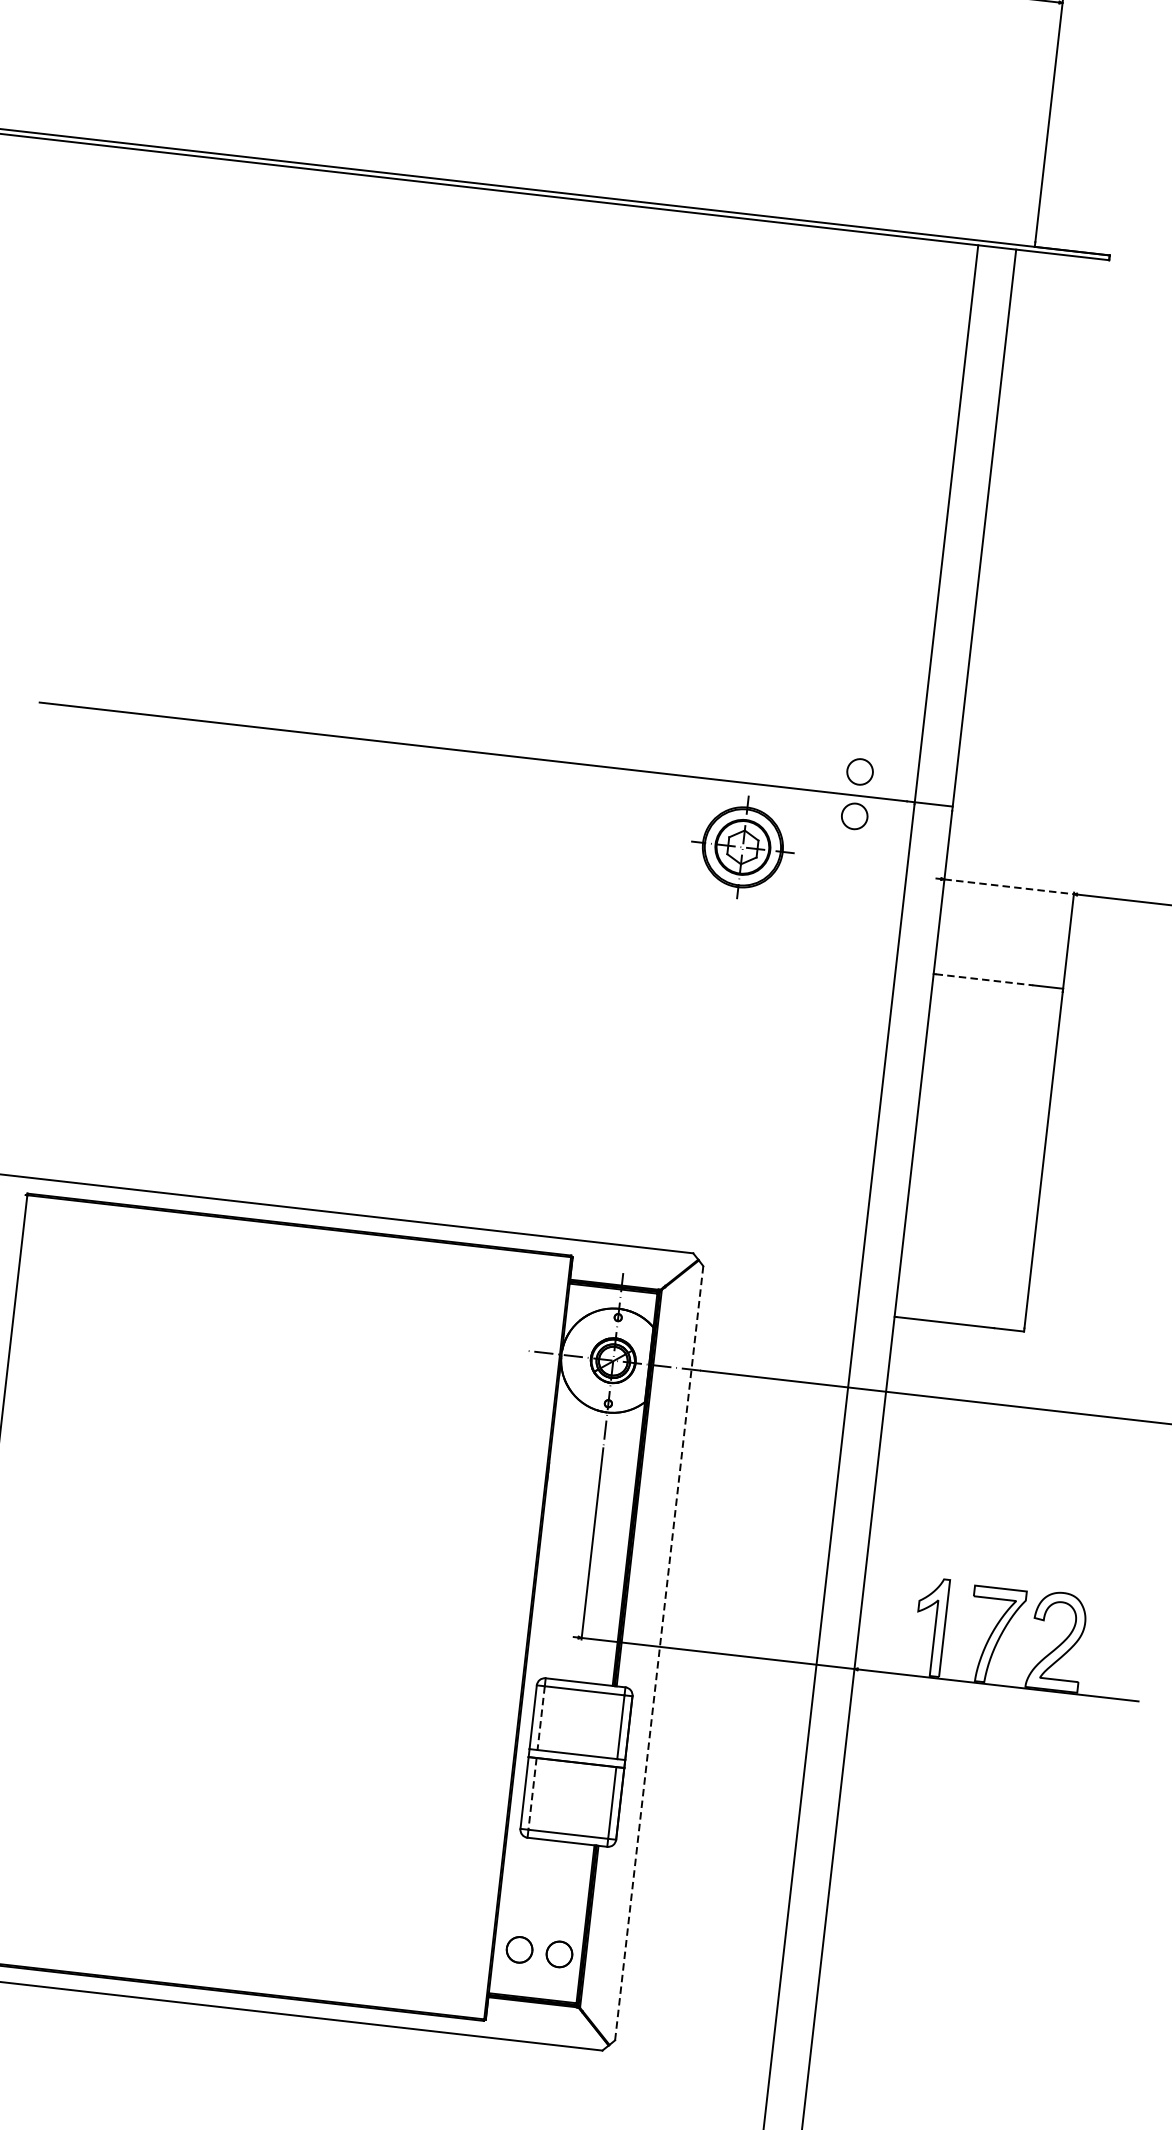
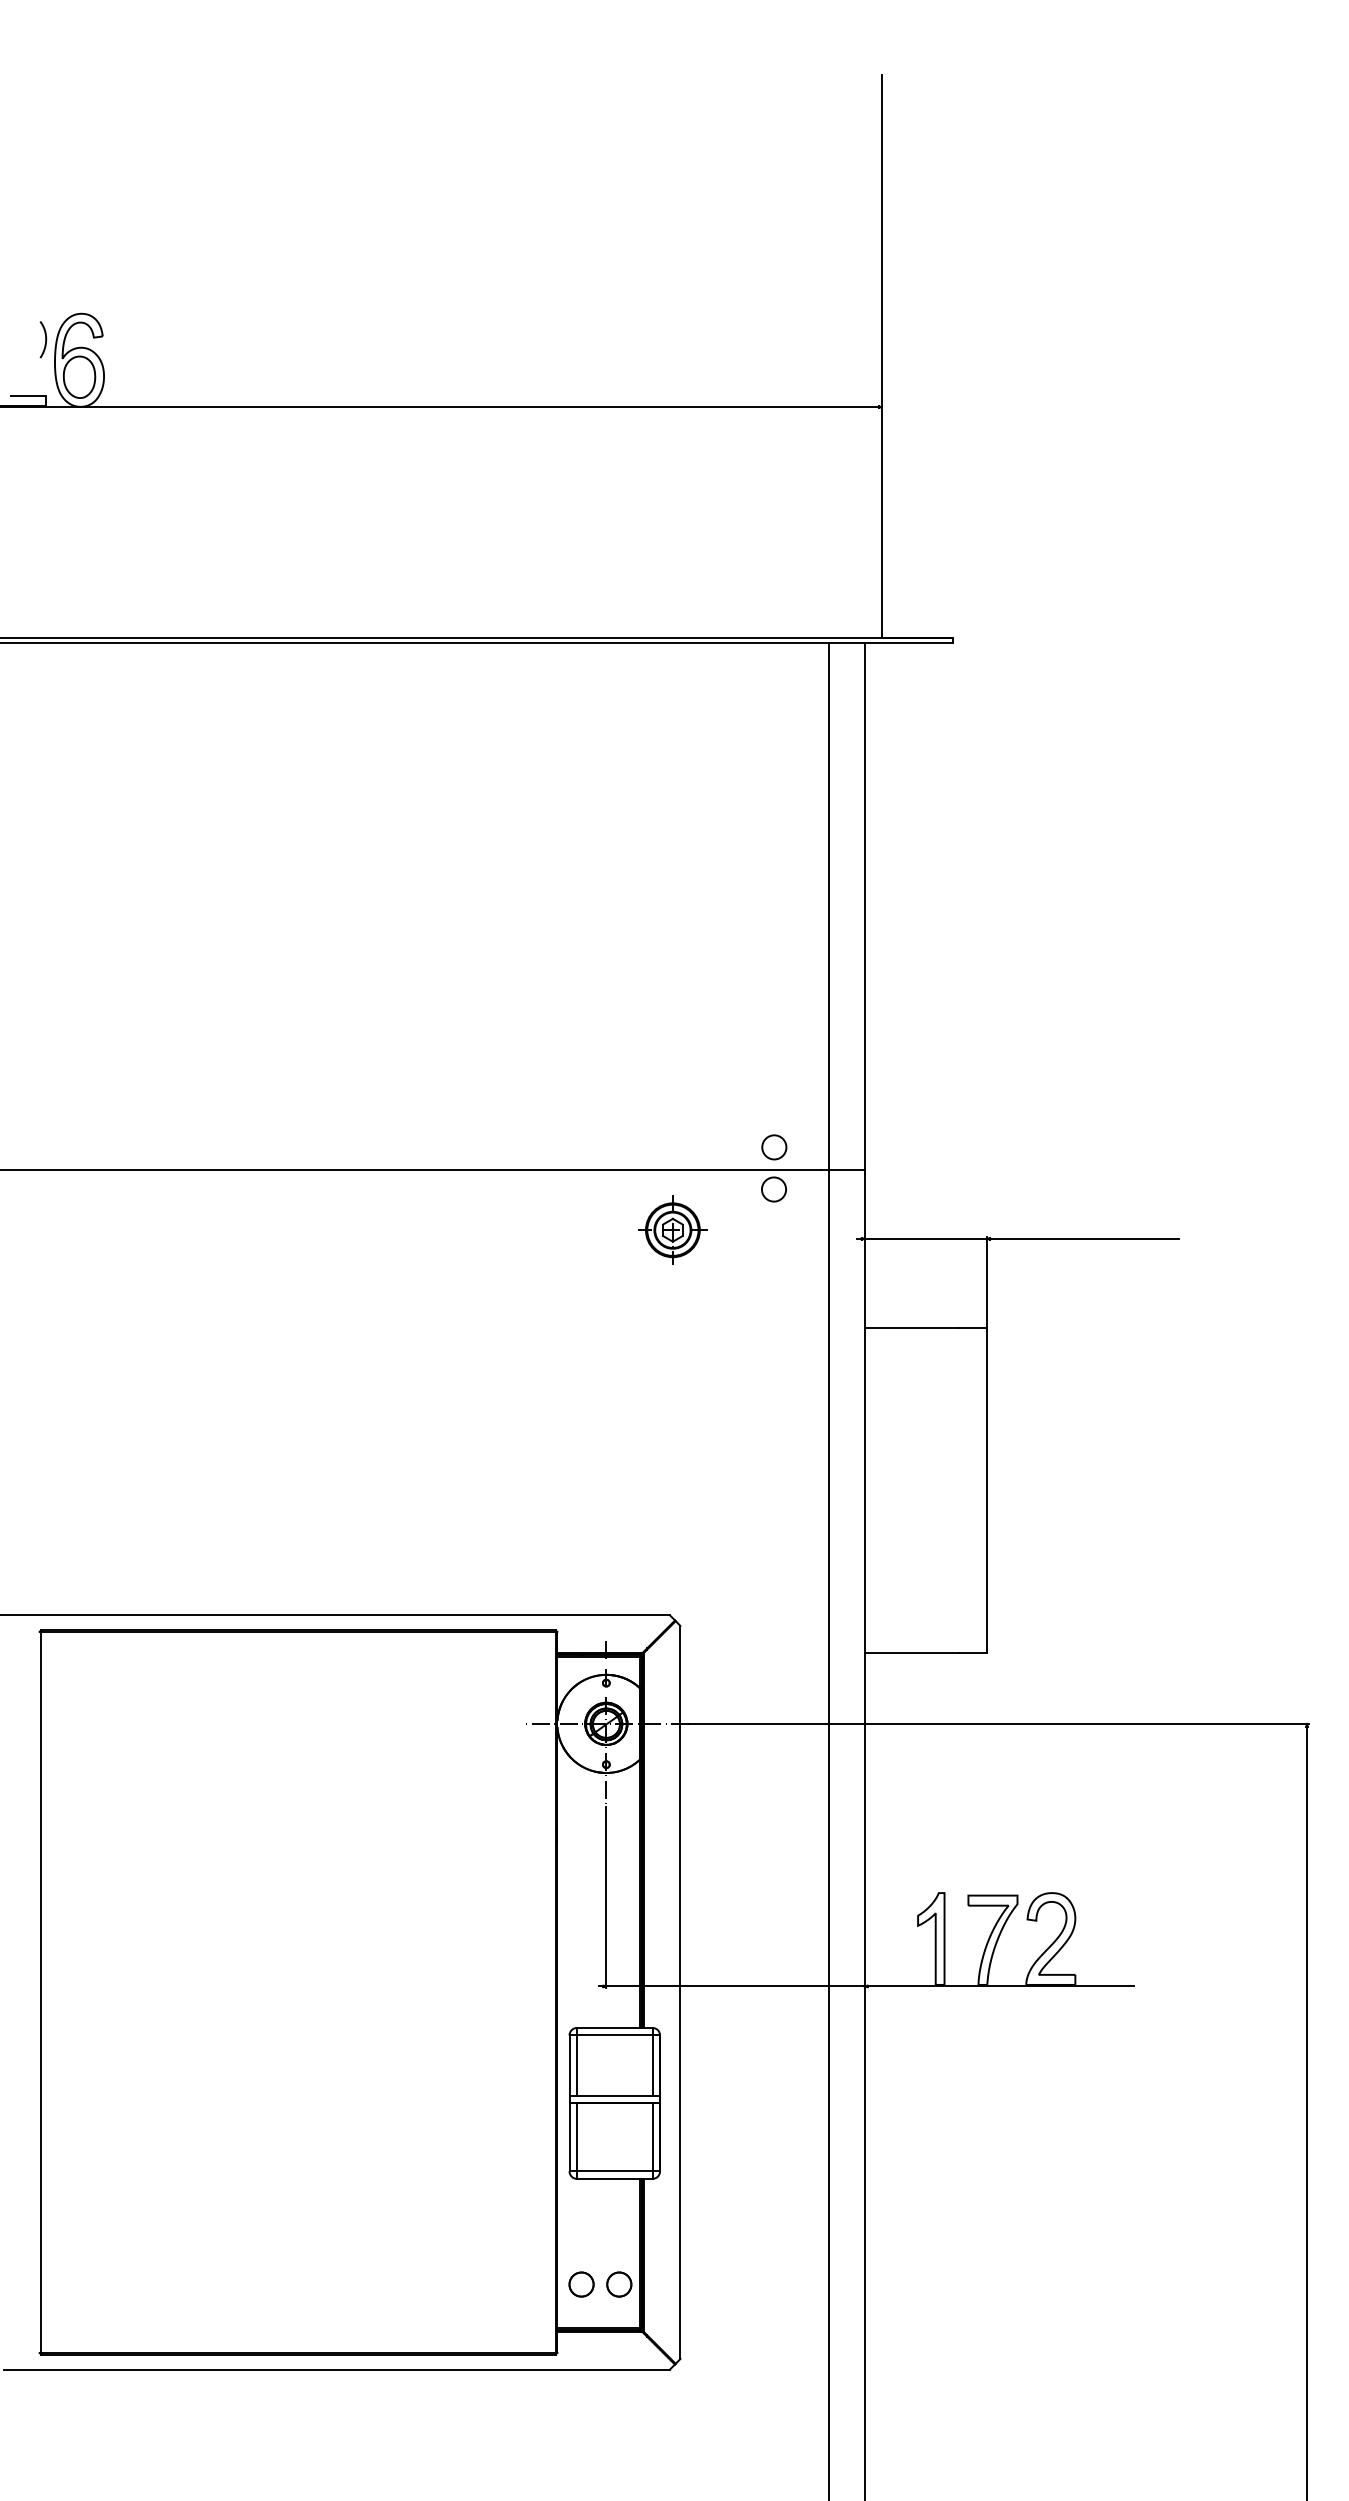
part: (742, 846) -> (672, 1229), size x0.71
line: (1009, 886) -> (926, 1238), dashed -> solid
line: (985, 979) -> (913, 1328), dashed -> solid
line: (659, 1652) -> (680, 1991), dashed -> solid
line: (541, 1719) -> (577, 2066), dashed -> solid
line: (533, 1794) -> (577, 2137), dashed -> solid

